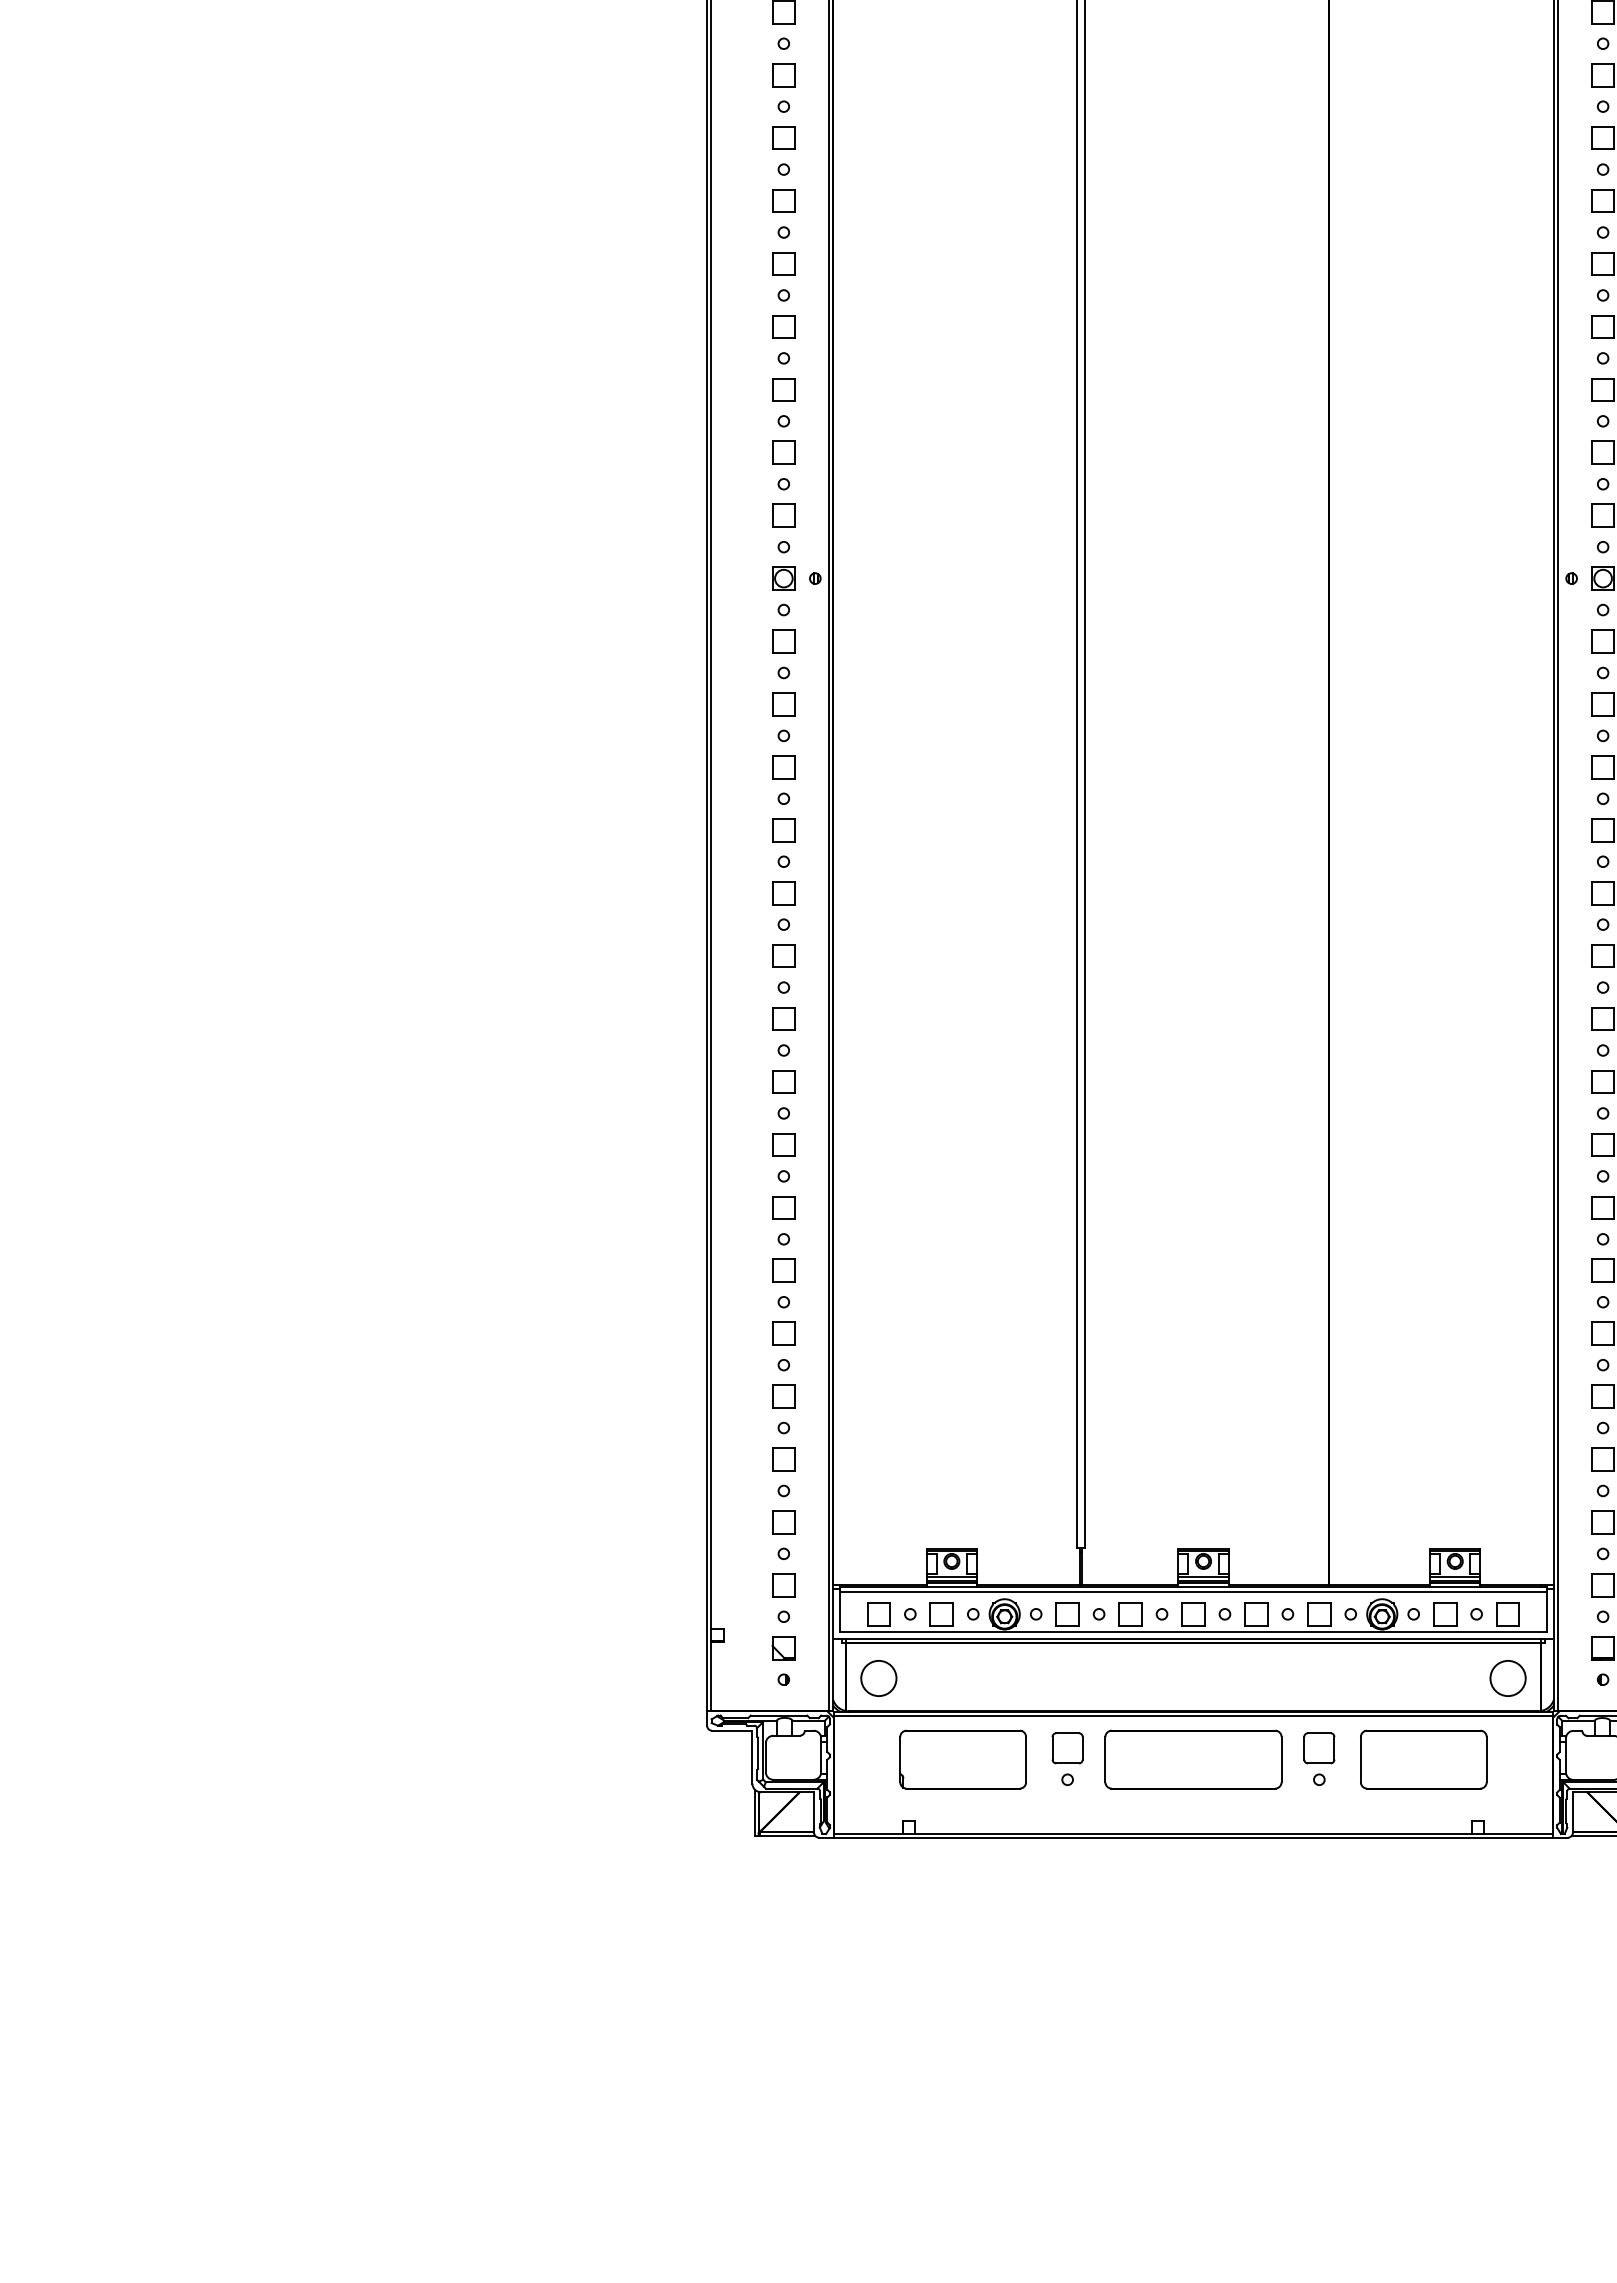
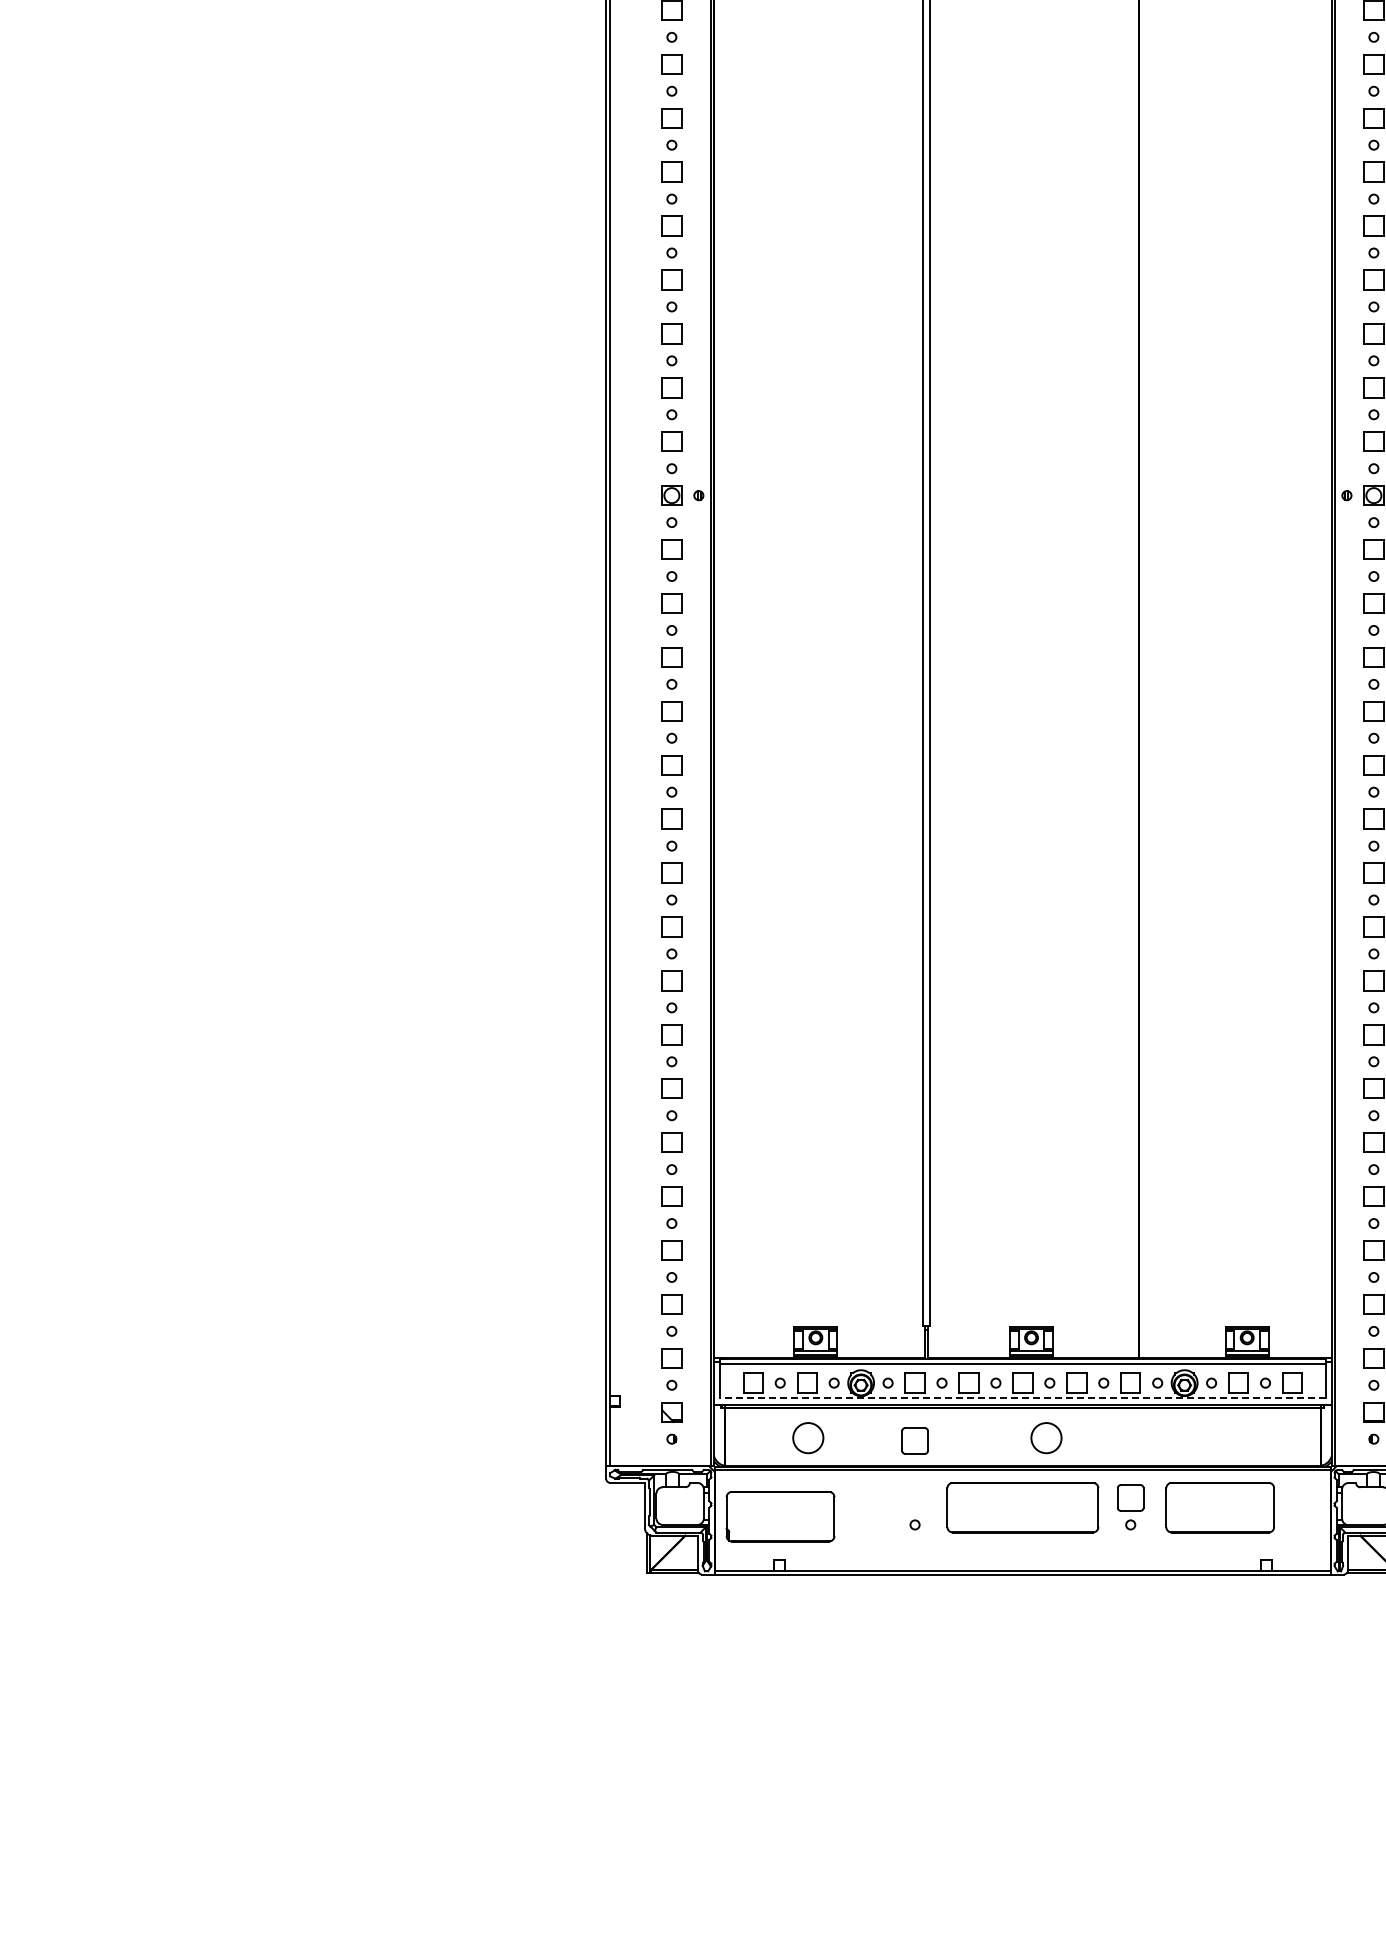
line: (1193, 1632) -> (1022, 1398), solid -> dashed
circle: (879, 1678) -> (808, 1438), moved
circle: (1508, 1678) -> (1046, 1438), moved
part: (1066, 1747) -> (914, 1440), moved
part: (963, 1759) -> (780, 1516), moved

